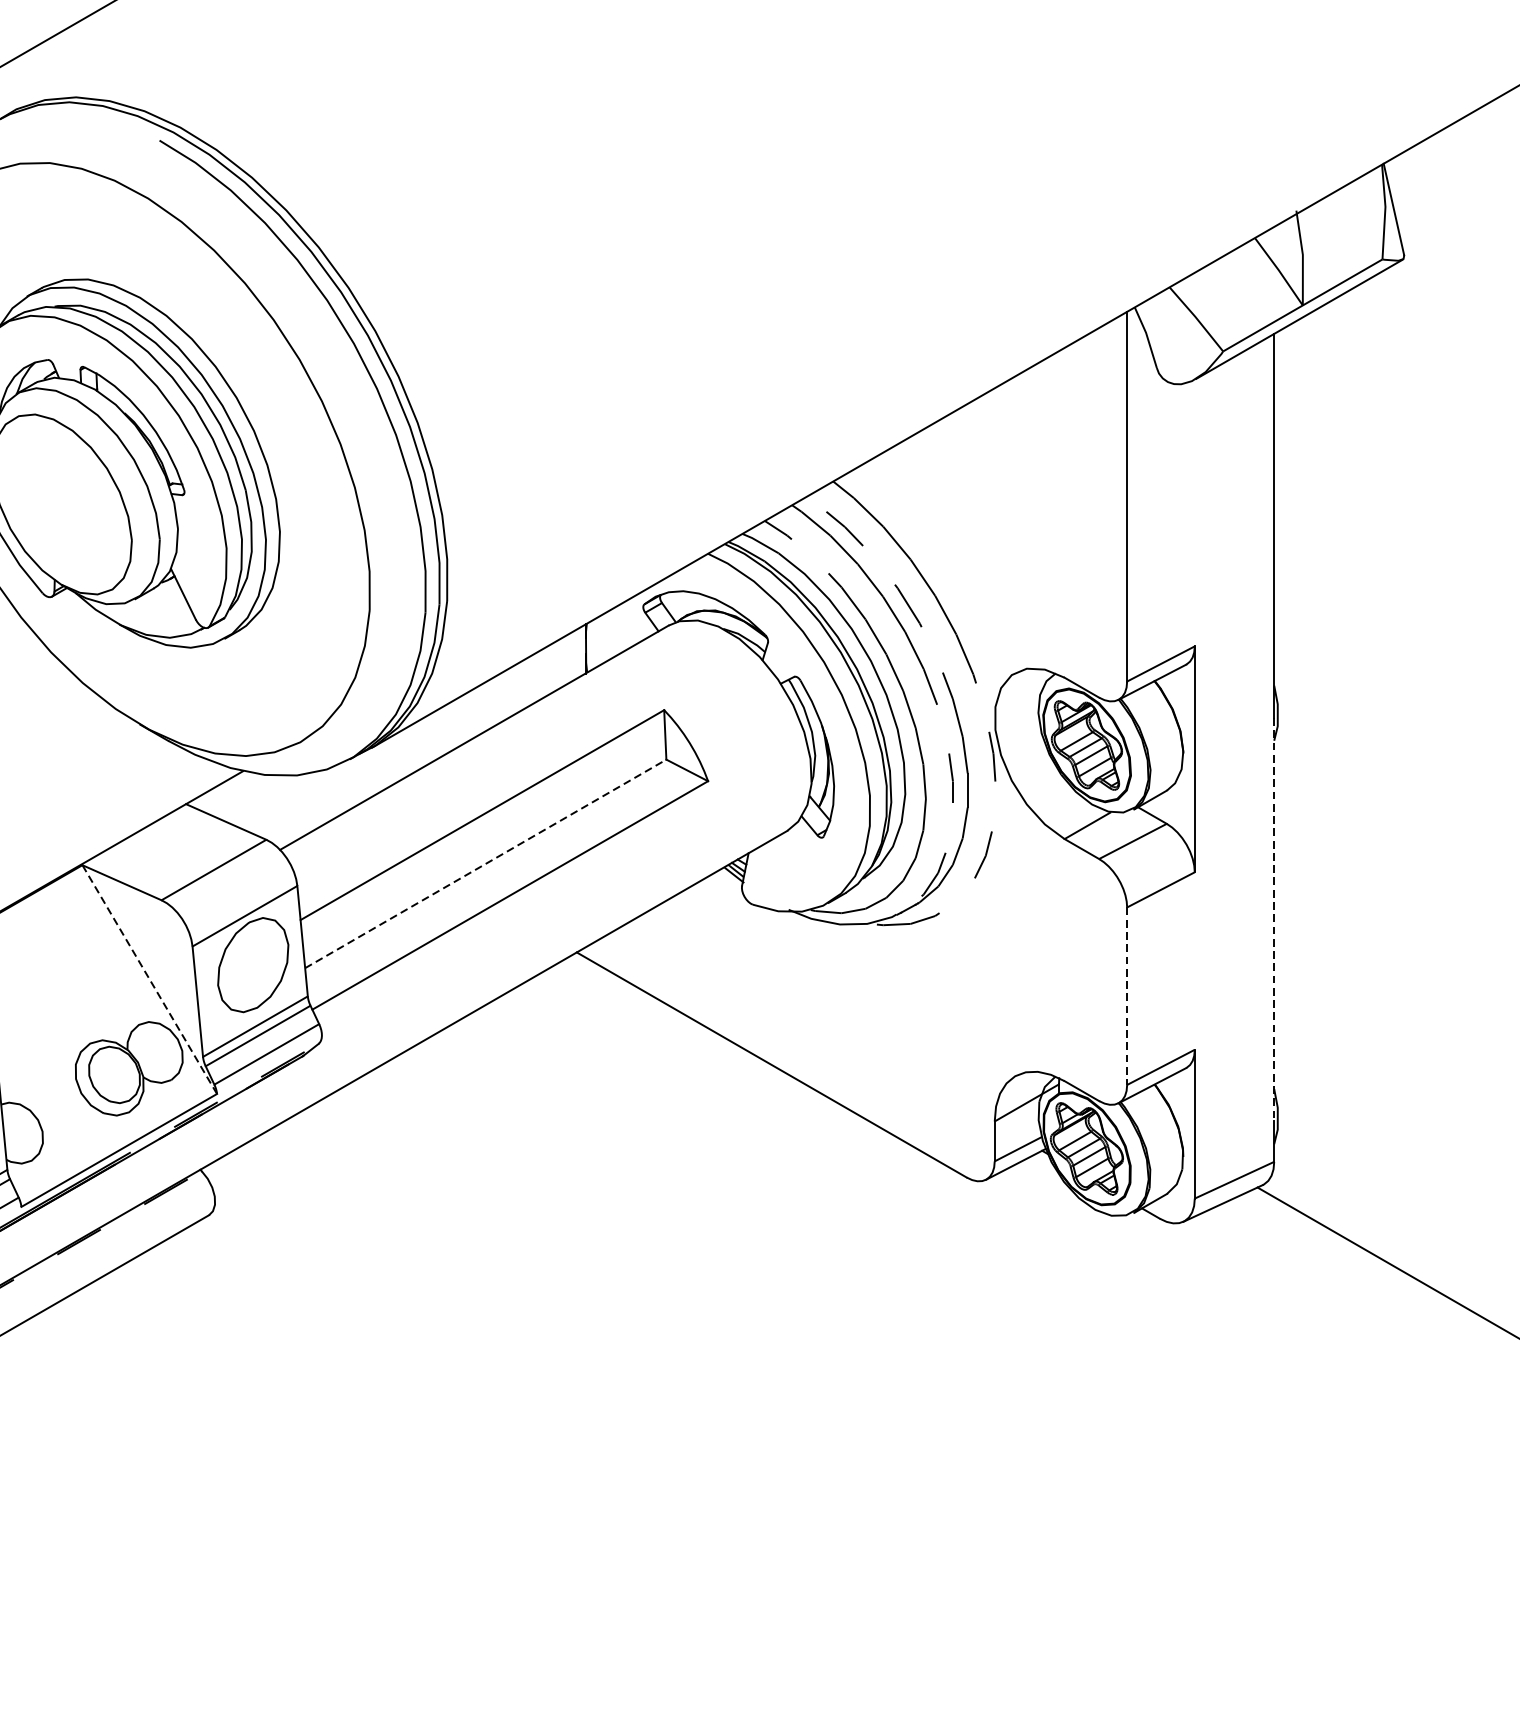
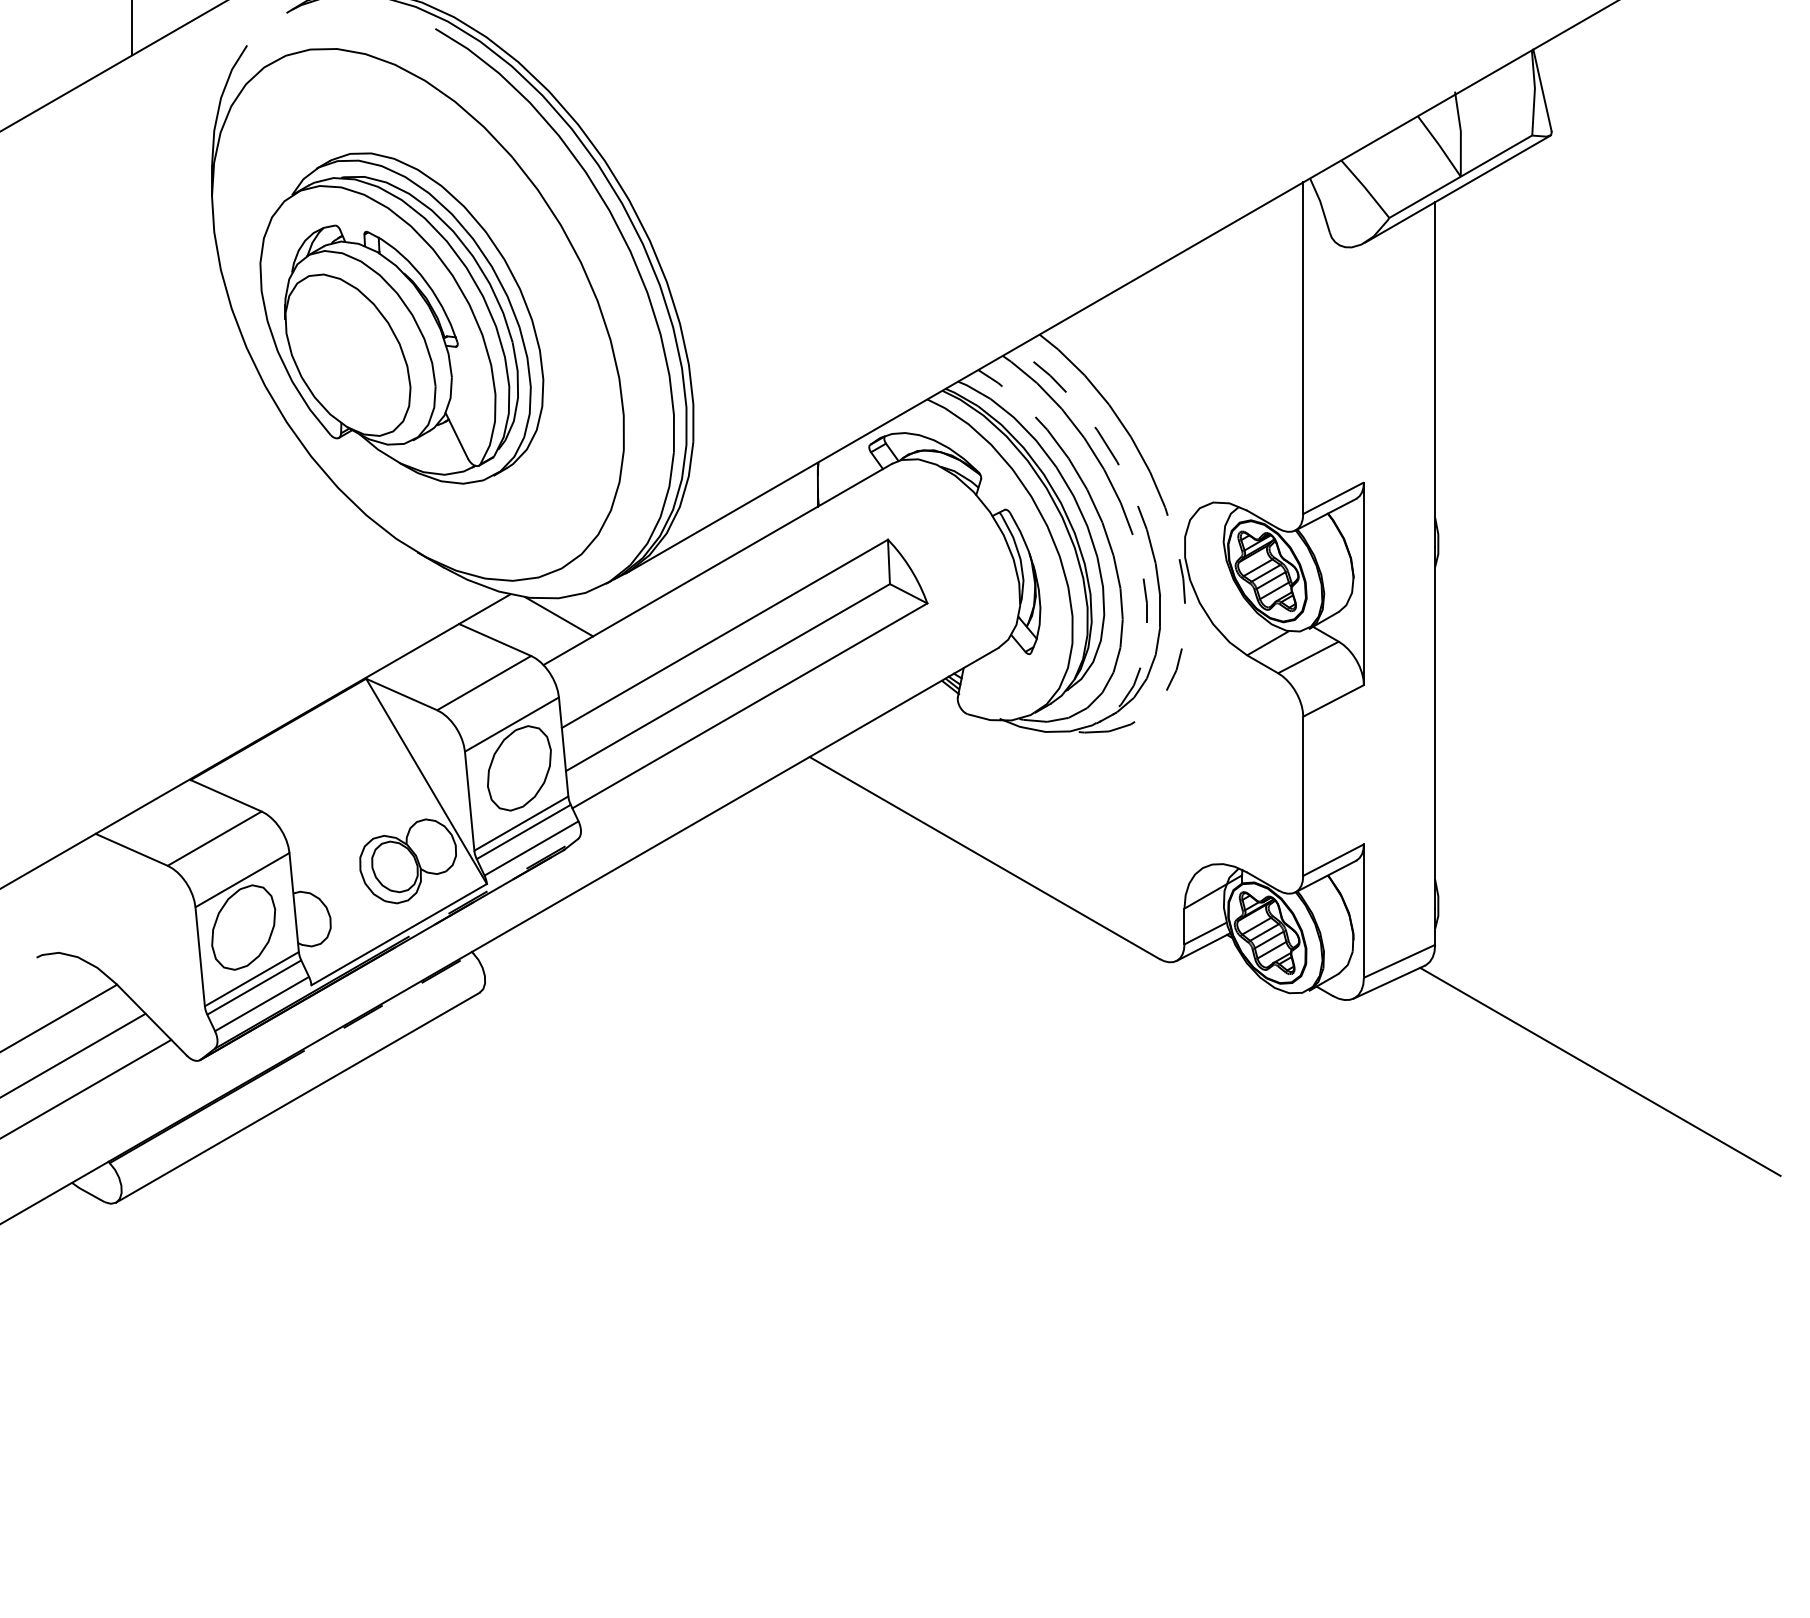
line: (297, 795) -> (559, 616), added
line: (486, 863) -> (728, 677), dashed -> solid
line: (1274, 919) -> (1435, 727), dashed -> solid
line: (149, 978) -> (426, 780), dashed -> solid
line: (1127, 996) -> (1303, 796), dashed -> solid

